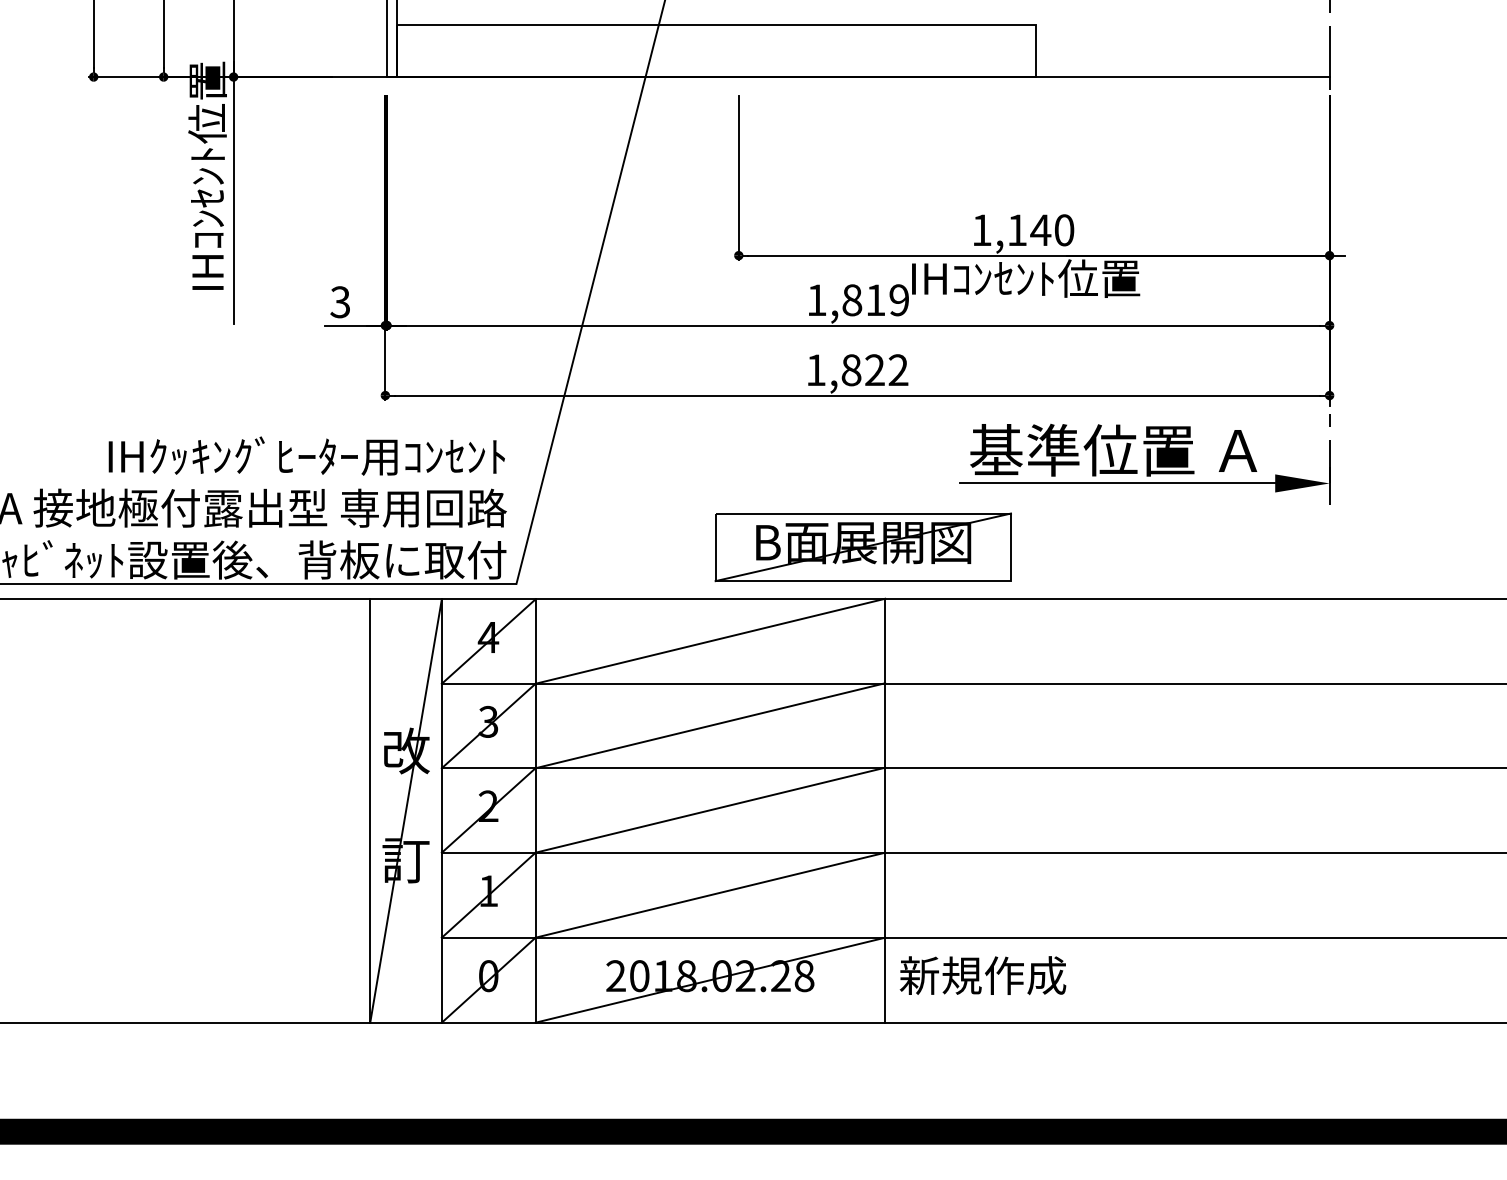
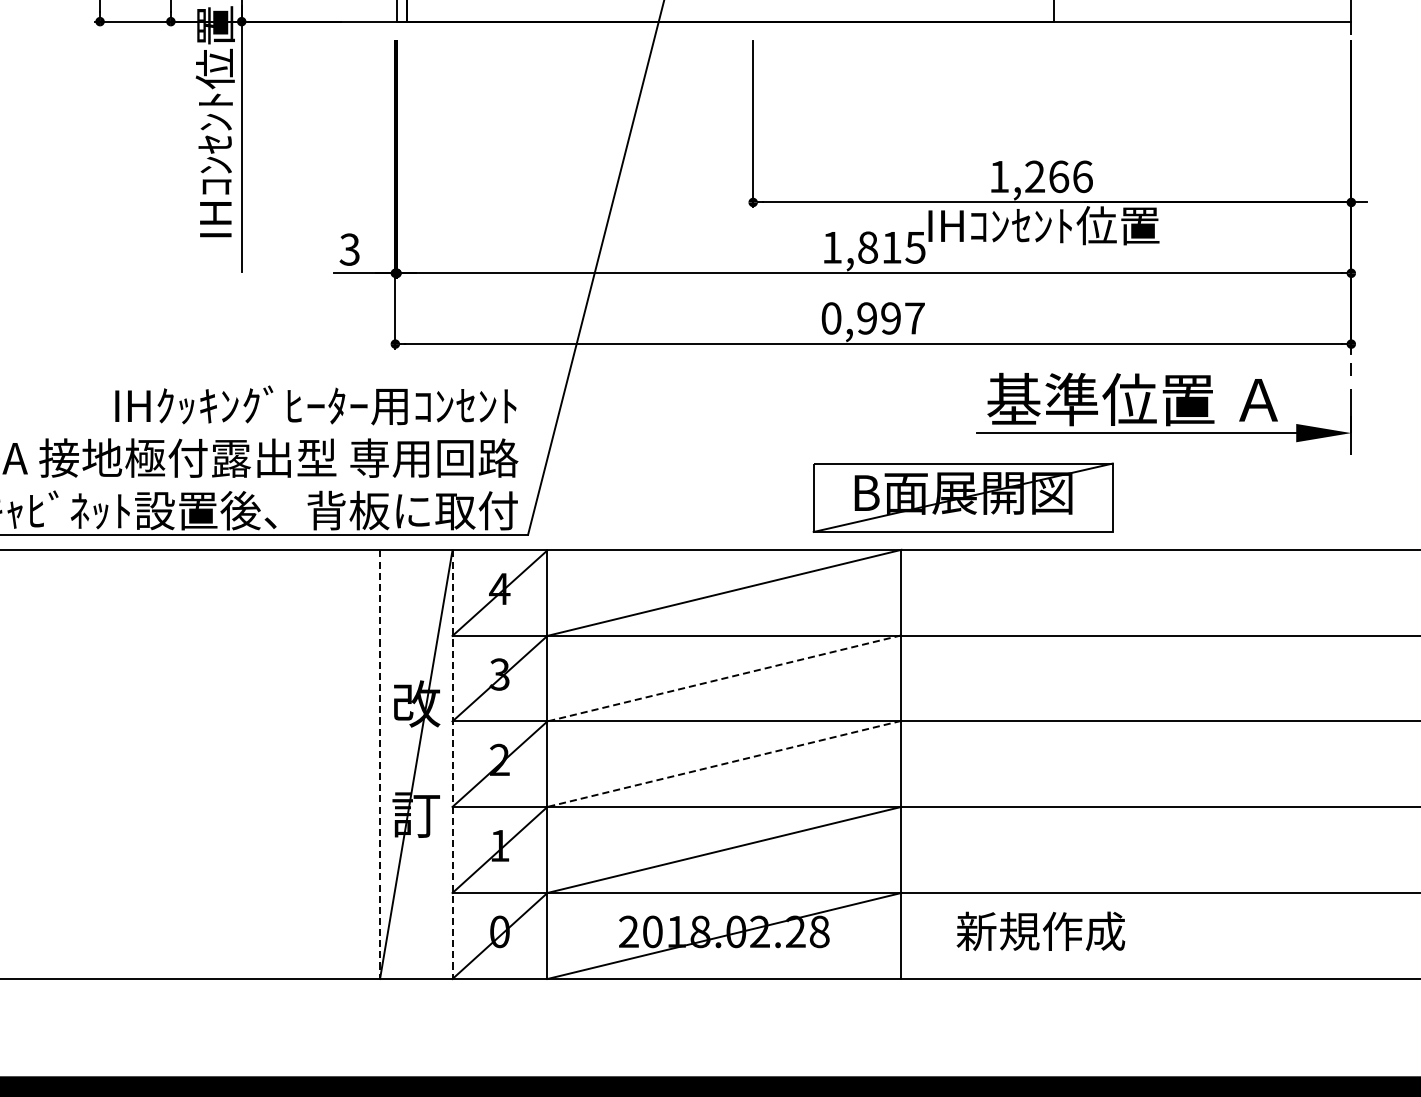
text: (1040, 230) -> (1058, 177), 1,140 -> 1,266
text: (898, 300) -> (914, 247), 1,819 -> 1,815
text: (857, 370) -> (873, 318), 1,822 -> 0,997
part: (862, 547) -> (962, 497), moved
line: (710, 725) -> (724, 678), solid -> dashed
line: (710, 810) -> (724, 764), solid -> dashed
line: (370, 811) -> (380, 765), solid -> dashed
line: (441, 811) -> (452, 765), solid -> dashed
text: (982, 975) -> (1040, 931), moved

